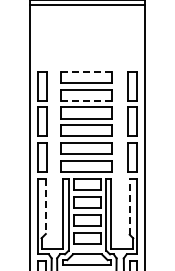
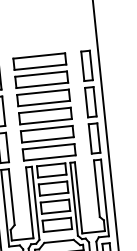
line: (87, 71) -> (39, 55), dashed -> solid
line: (86, 100) -> (41, 85), dashed -> solid
line: (45, 206) -> (11, 197), dashed -> solid
line: (129, 206) -> (96, 188), dashed -> solid

